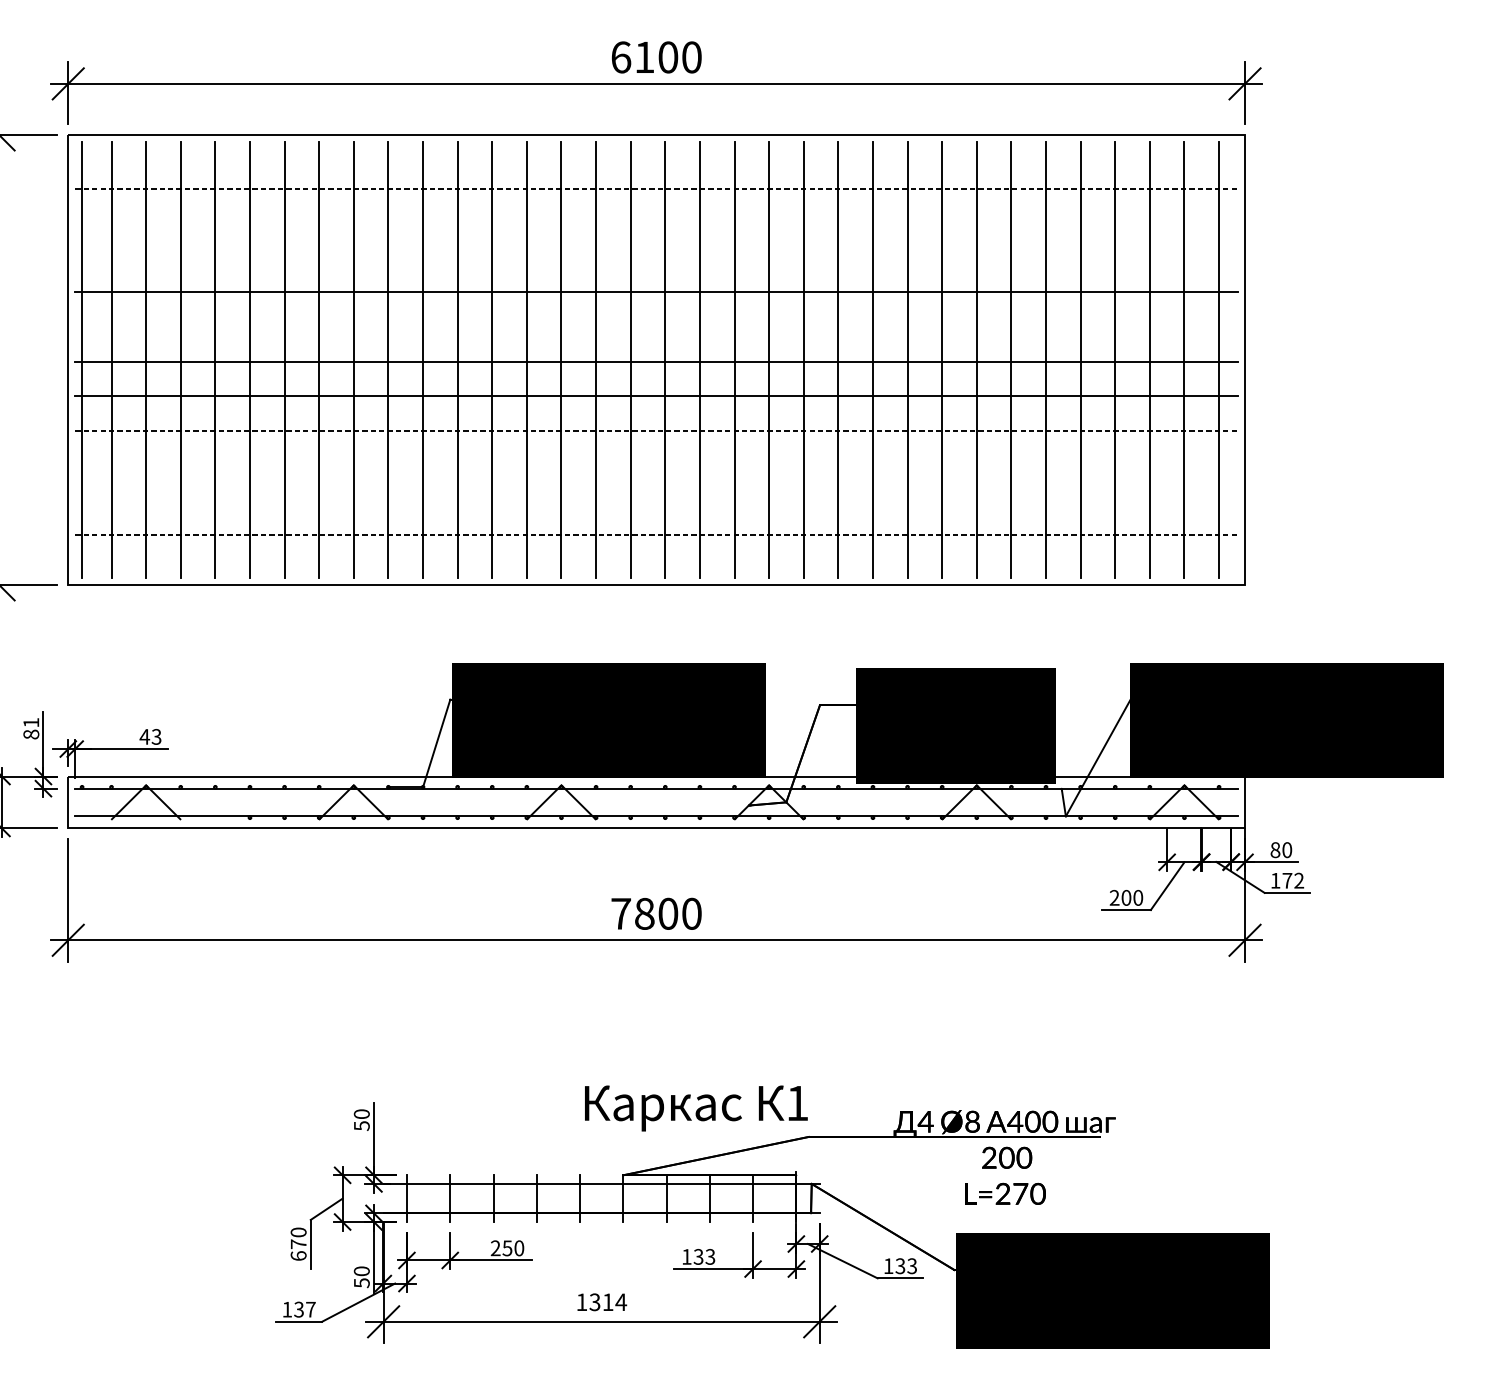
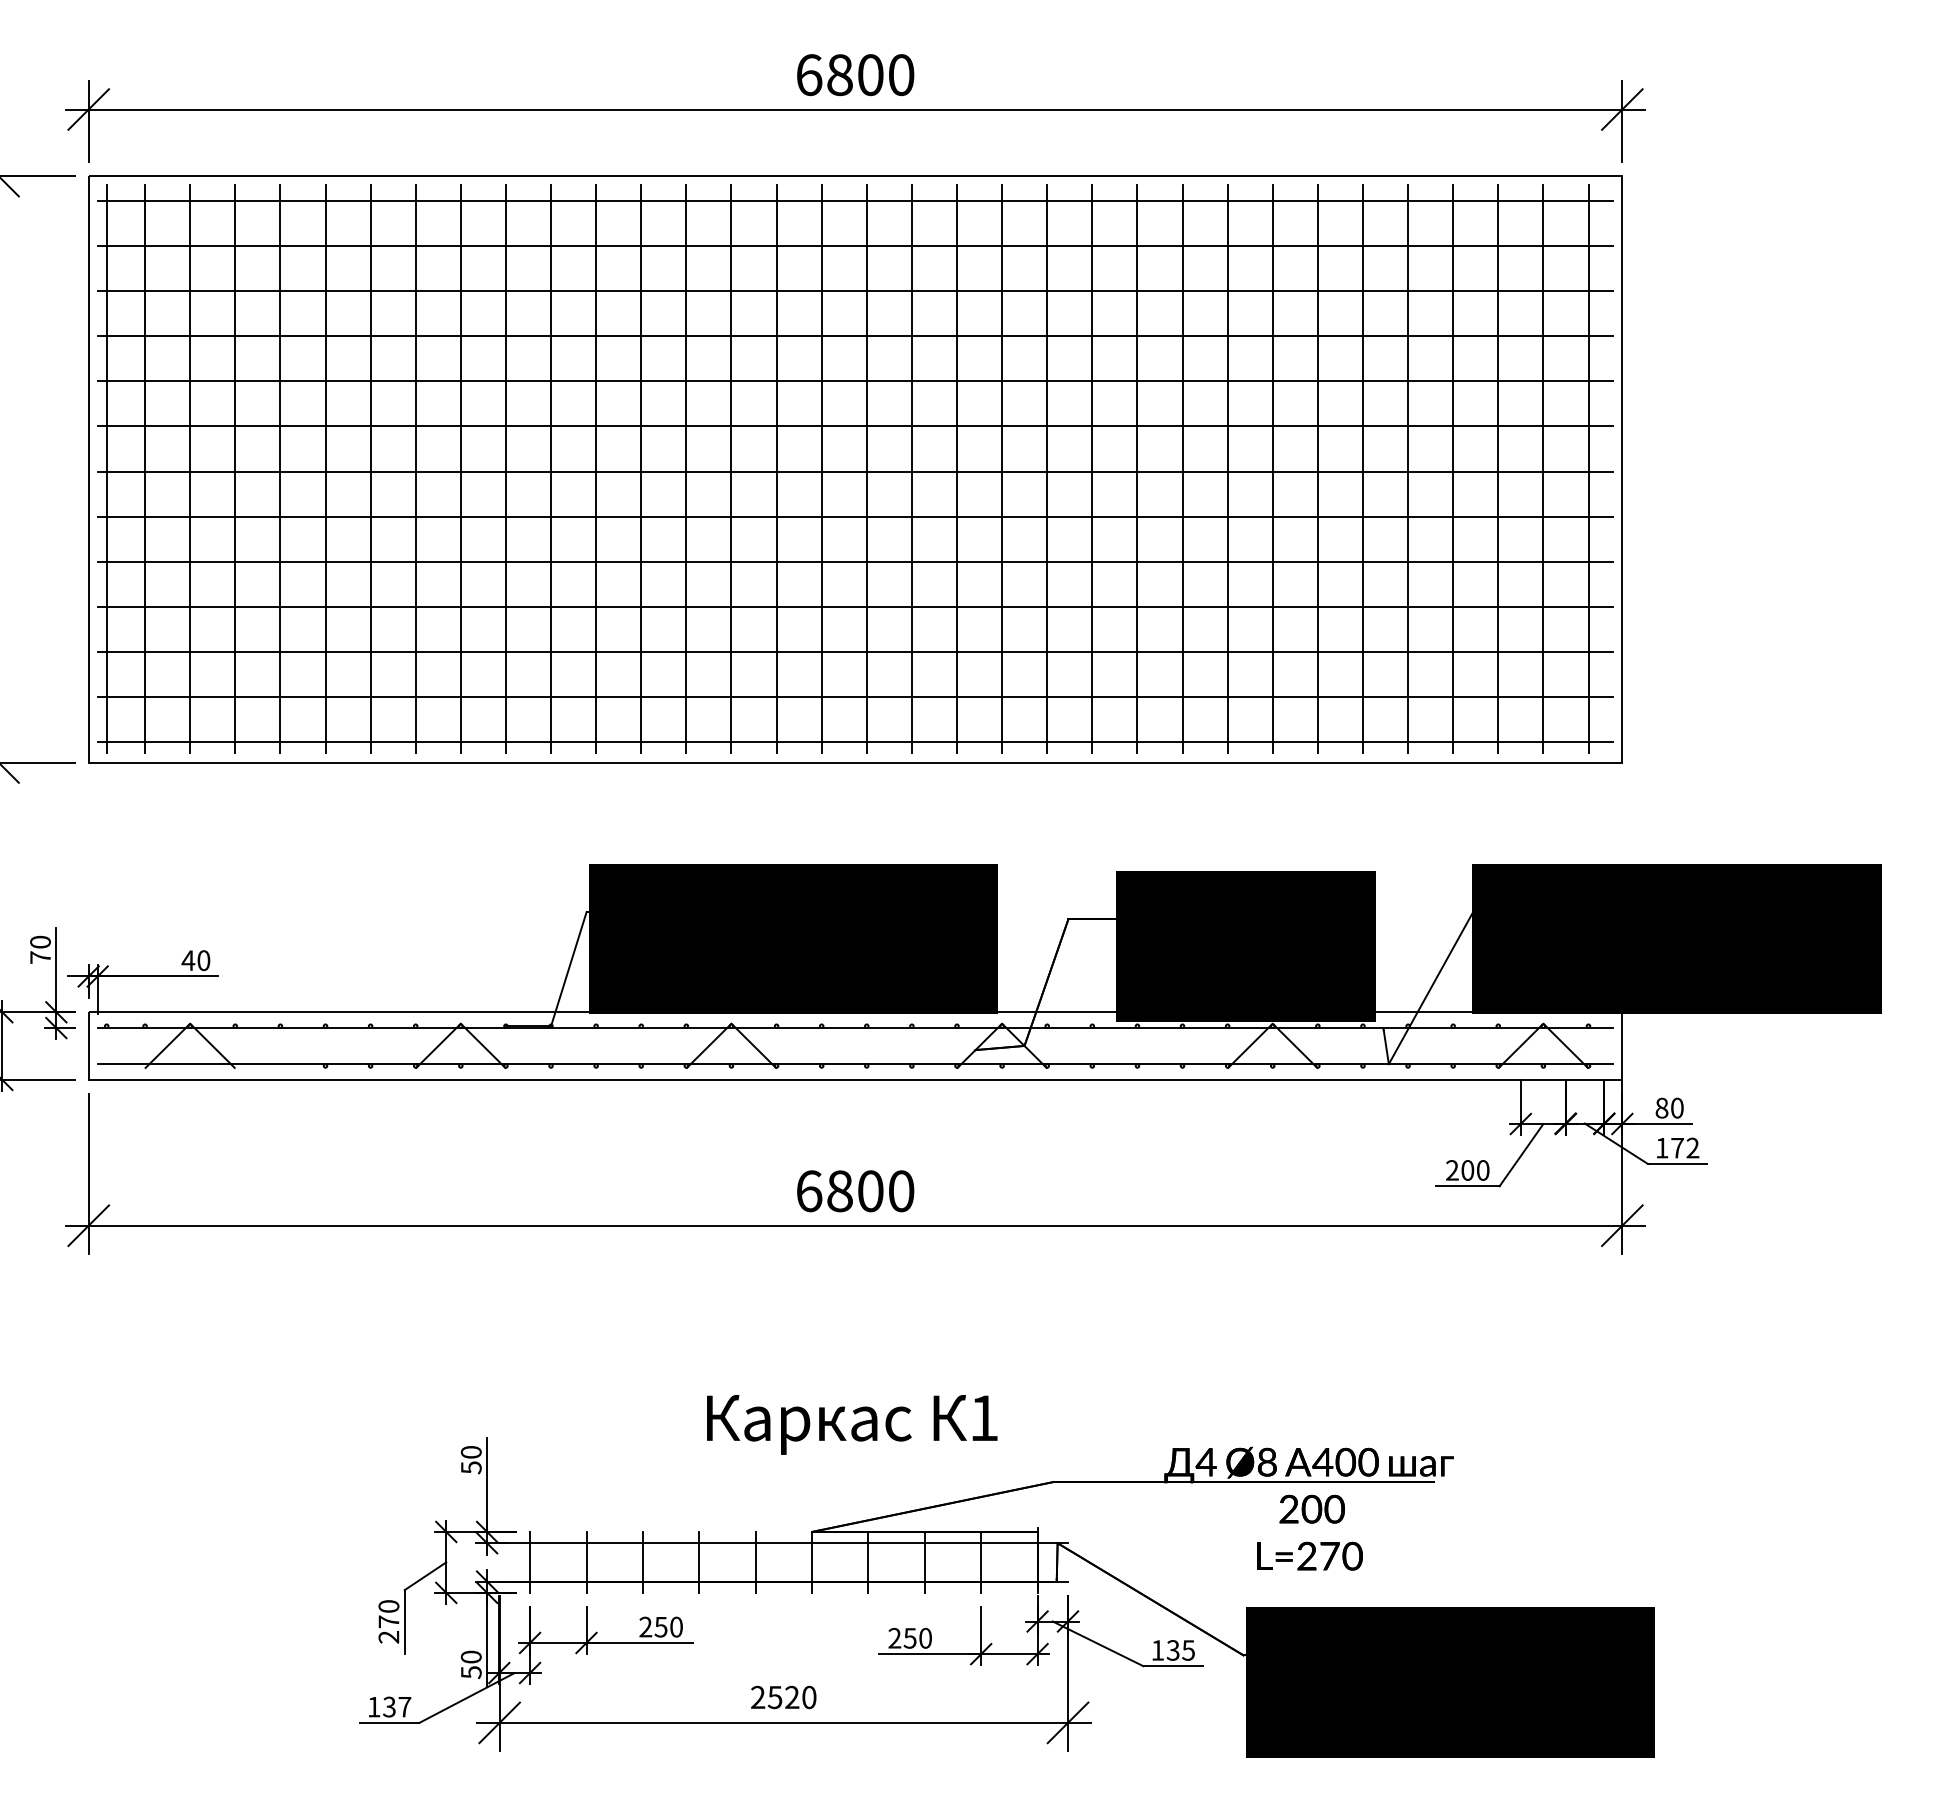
text: (644, 57) -> (839, 75), 6100 -> 6800
line: (656, 153) -> (855, 200), added
line: (656, 188) -> (855, 246), dashed -> solid
line: (656, 223) -> (855, 291), added
line: (656, 258) -> (855, 336), added
line: (656, 327) -> (855, 426), added
line: (656, 430) -> (855, 561), dashed -> solid
line: (656, 465) -> (855, 606), added
line: (656, 499) -> (855, 651), added
line: (656, 535) -> (855, 697), dashed -> solid
line: (656, 569) -> (855, 742), added
text: (31, 728) -> (40, 949), 81 -> 70
text: (156, 736) -> (203, 960), 43 -> 40
text: (621, 914) -> (809, 1191), 7800 -> 6800
text: (696, 1108) -> (852, 1424), moved
text: (298, 1255) -> (388, 1636), 670 -> 270
text: (698, 1256) -> (909, 1637), 133 -> 250
text: (912, 1266) -> (1188, 1650), 133 -> 135
text: (601, 1302) -> (783, 1697), 1314 -> 2520

